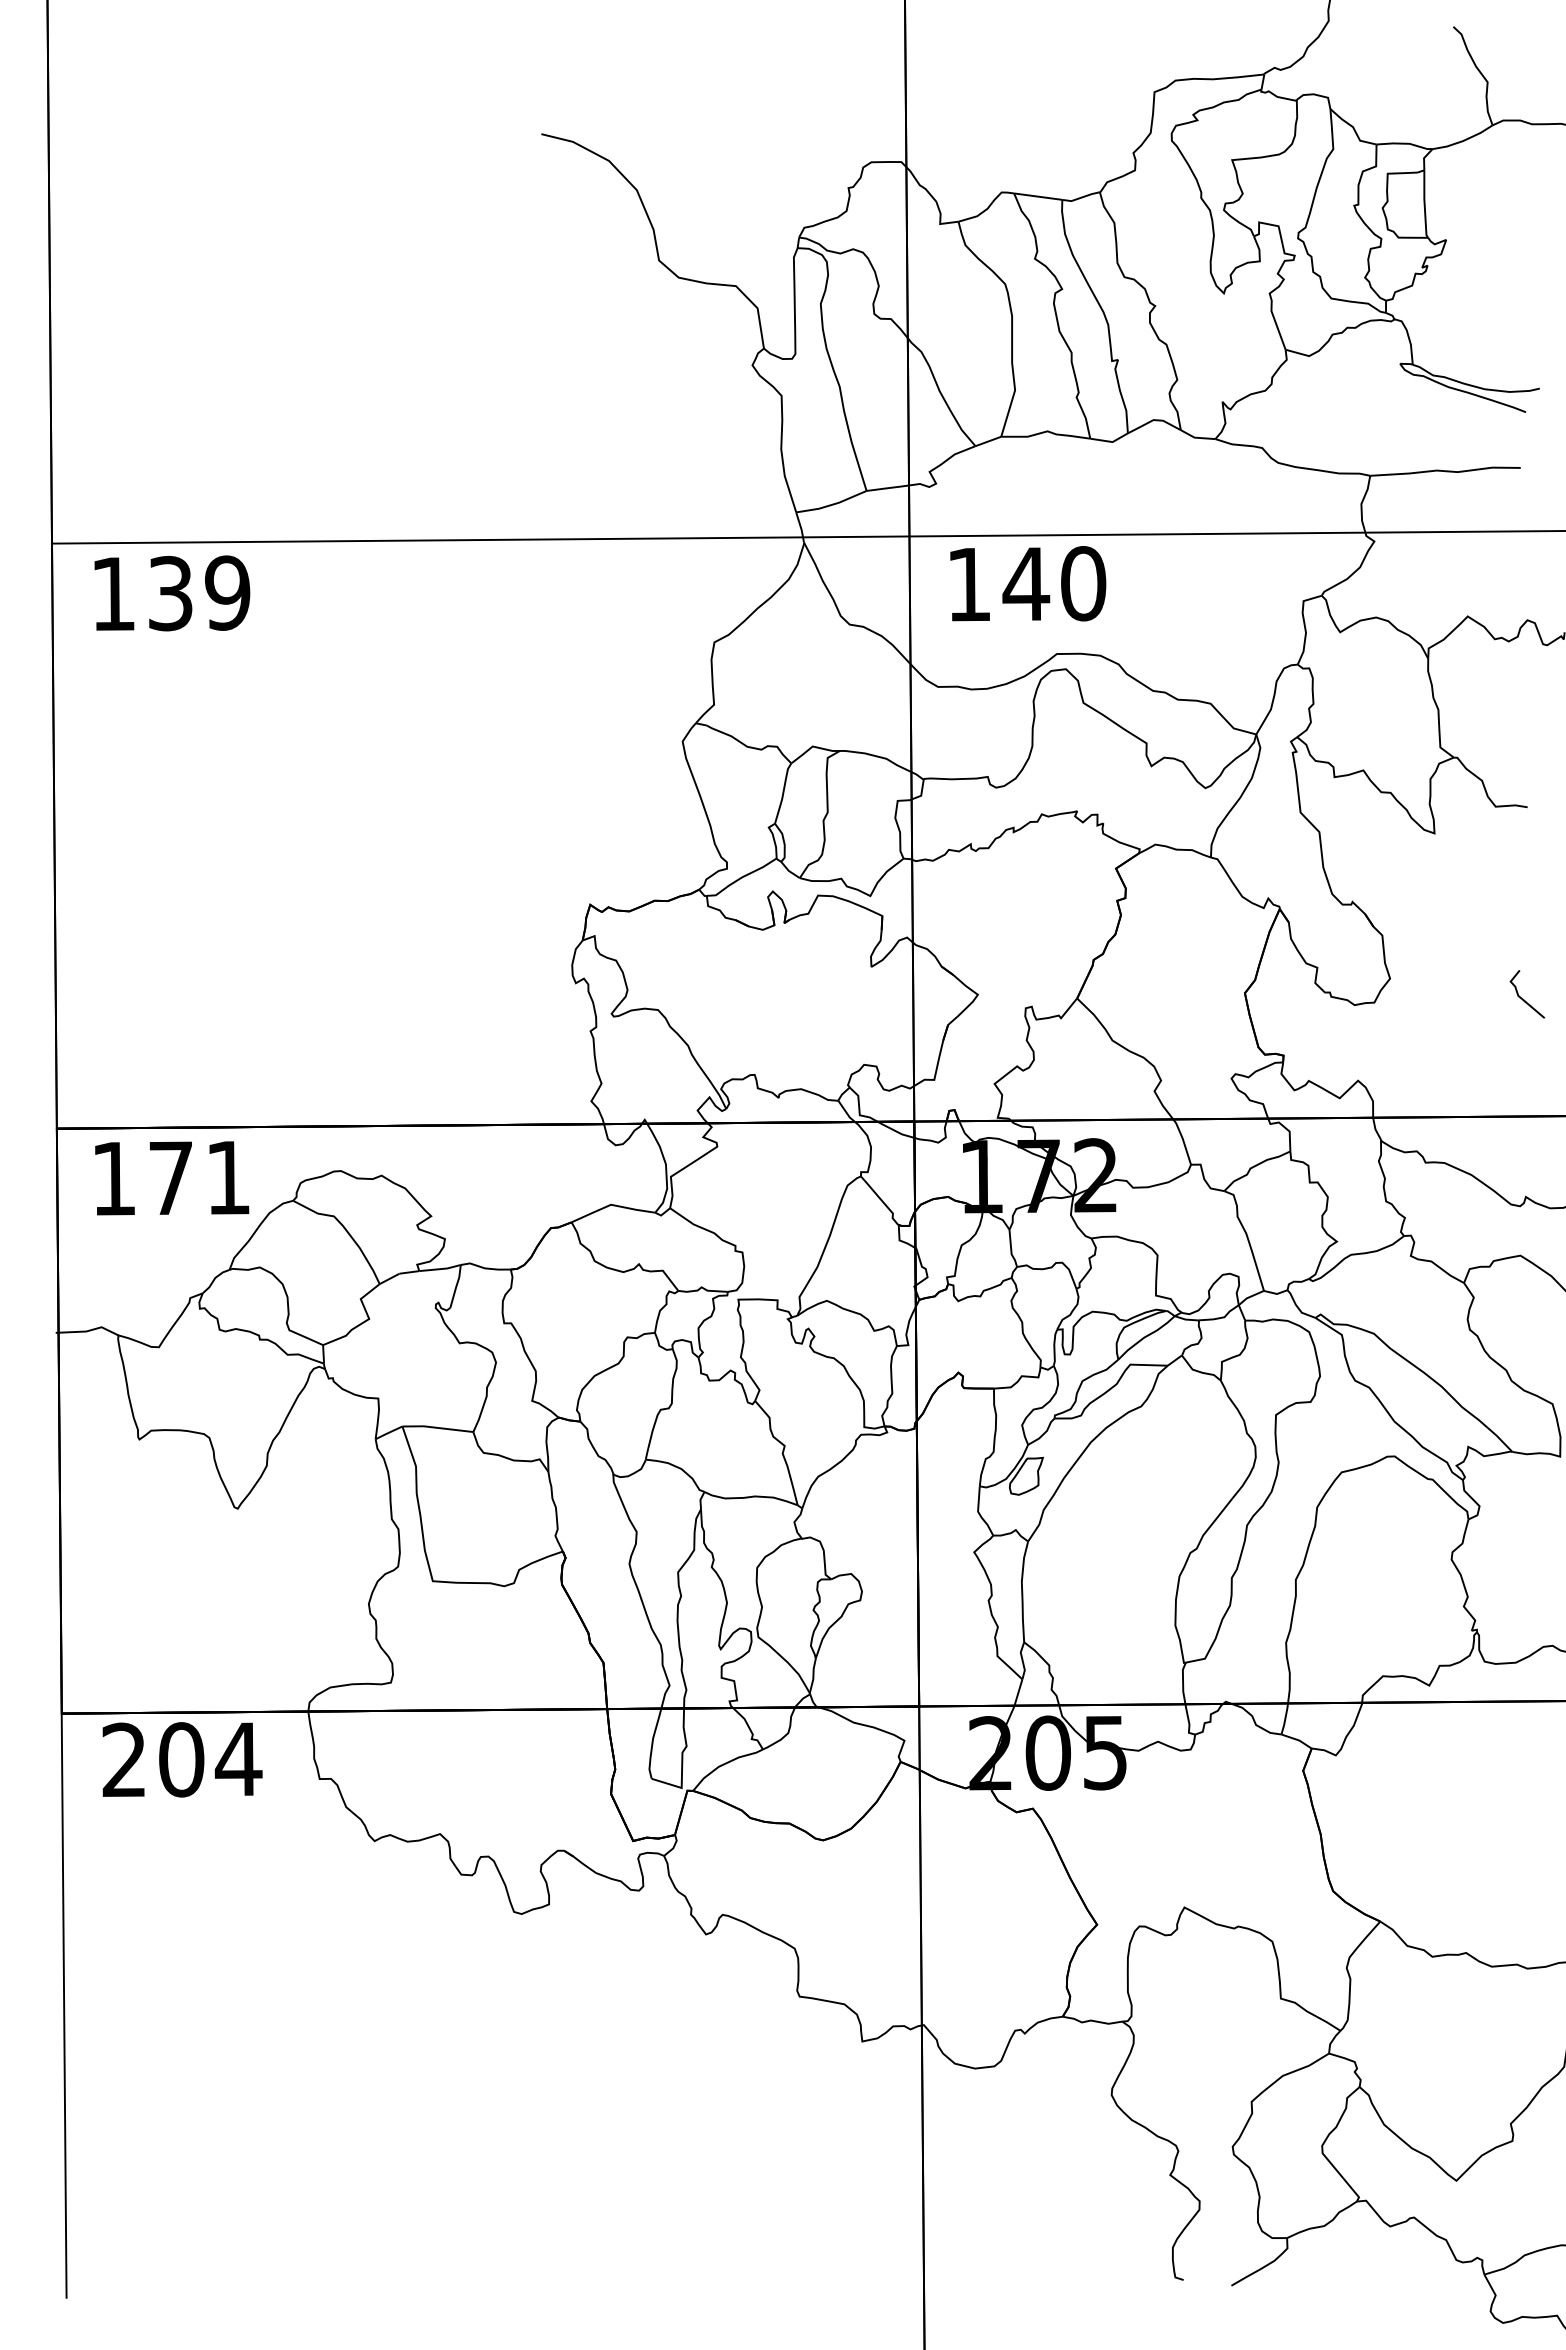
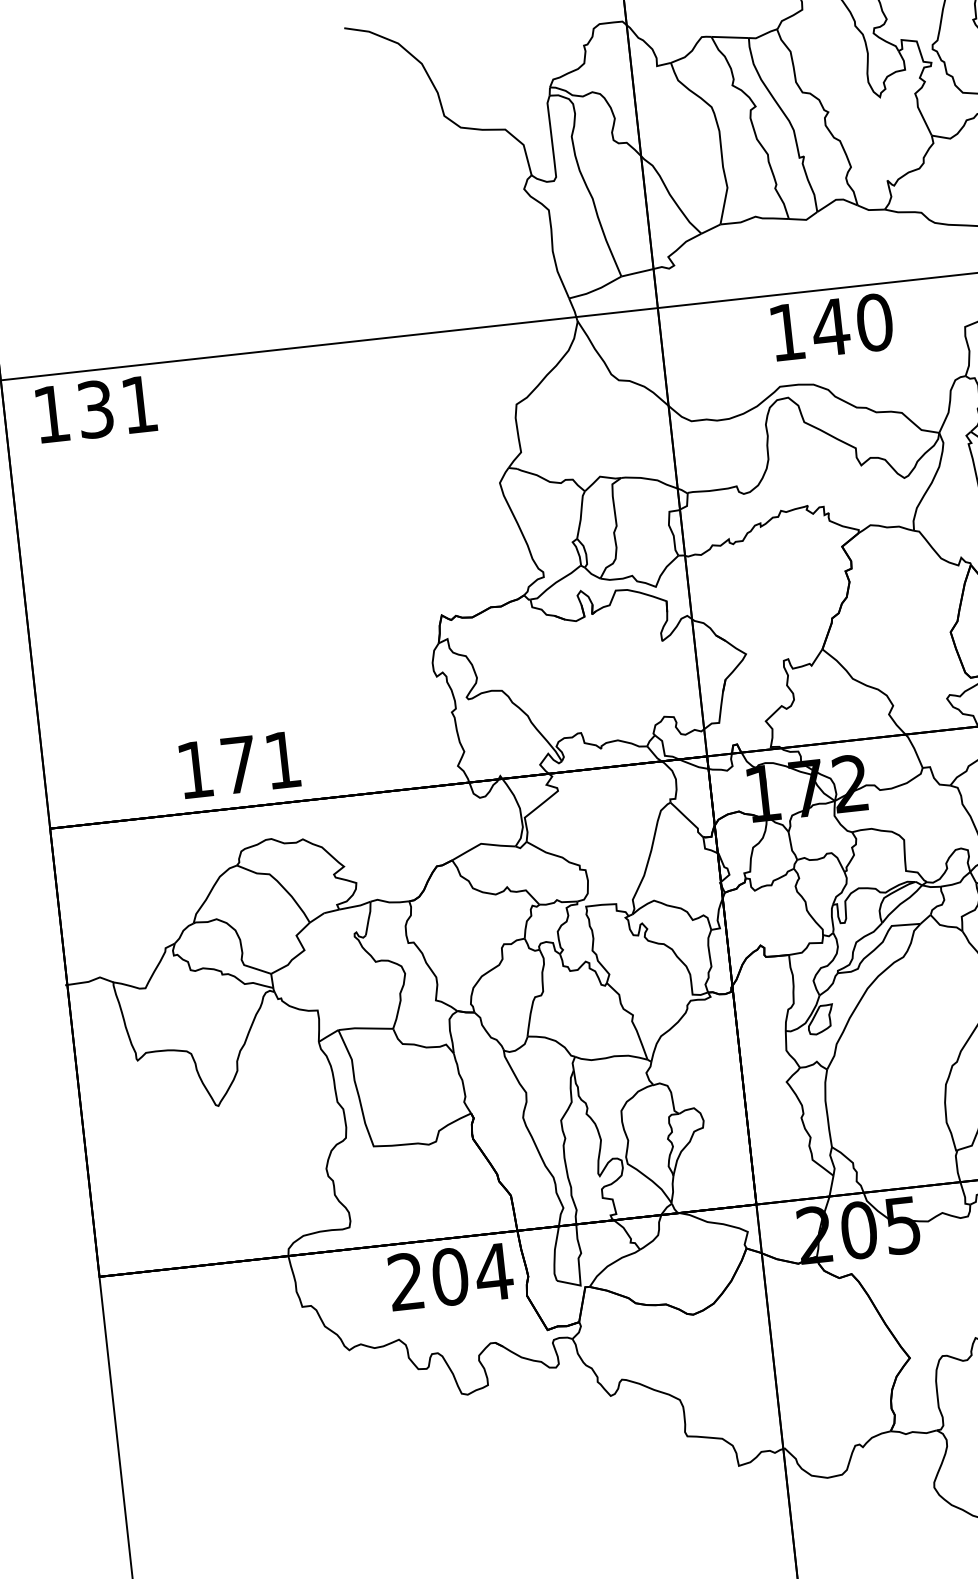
text: (1028, 583) -> (832, 326), moved
text: (227, 592) -> (139, 404), 139 -> 131
text: (172, 1178) -> (240, 765), moved
text: (182, 1759) -> (451, 1276), moved

